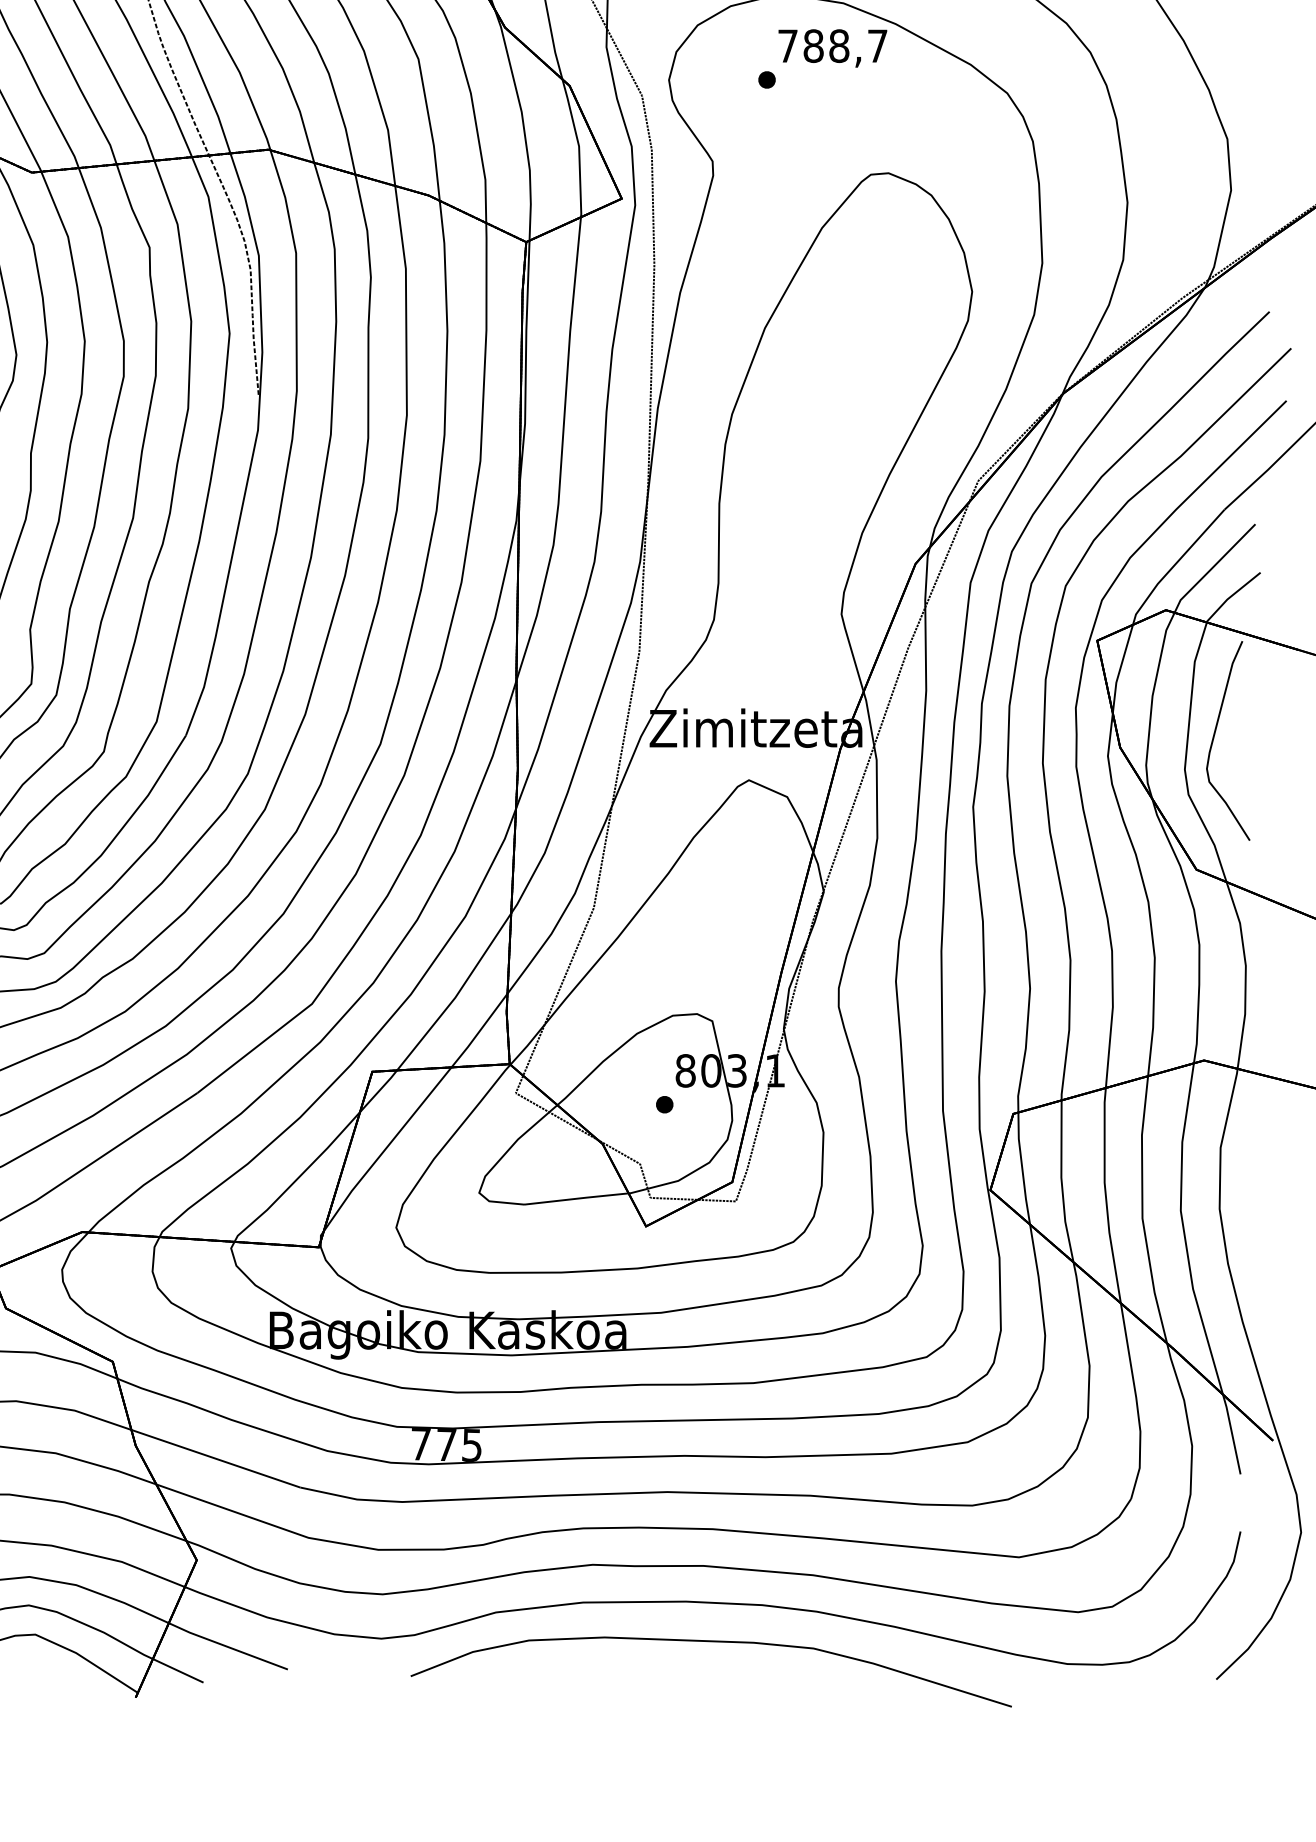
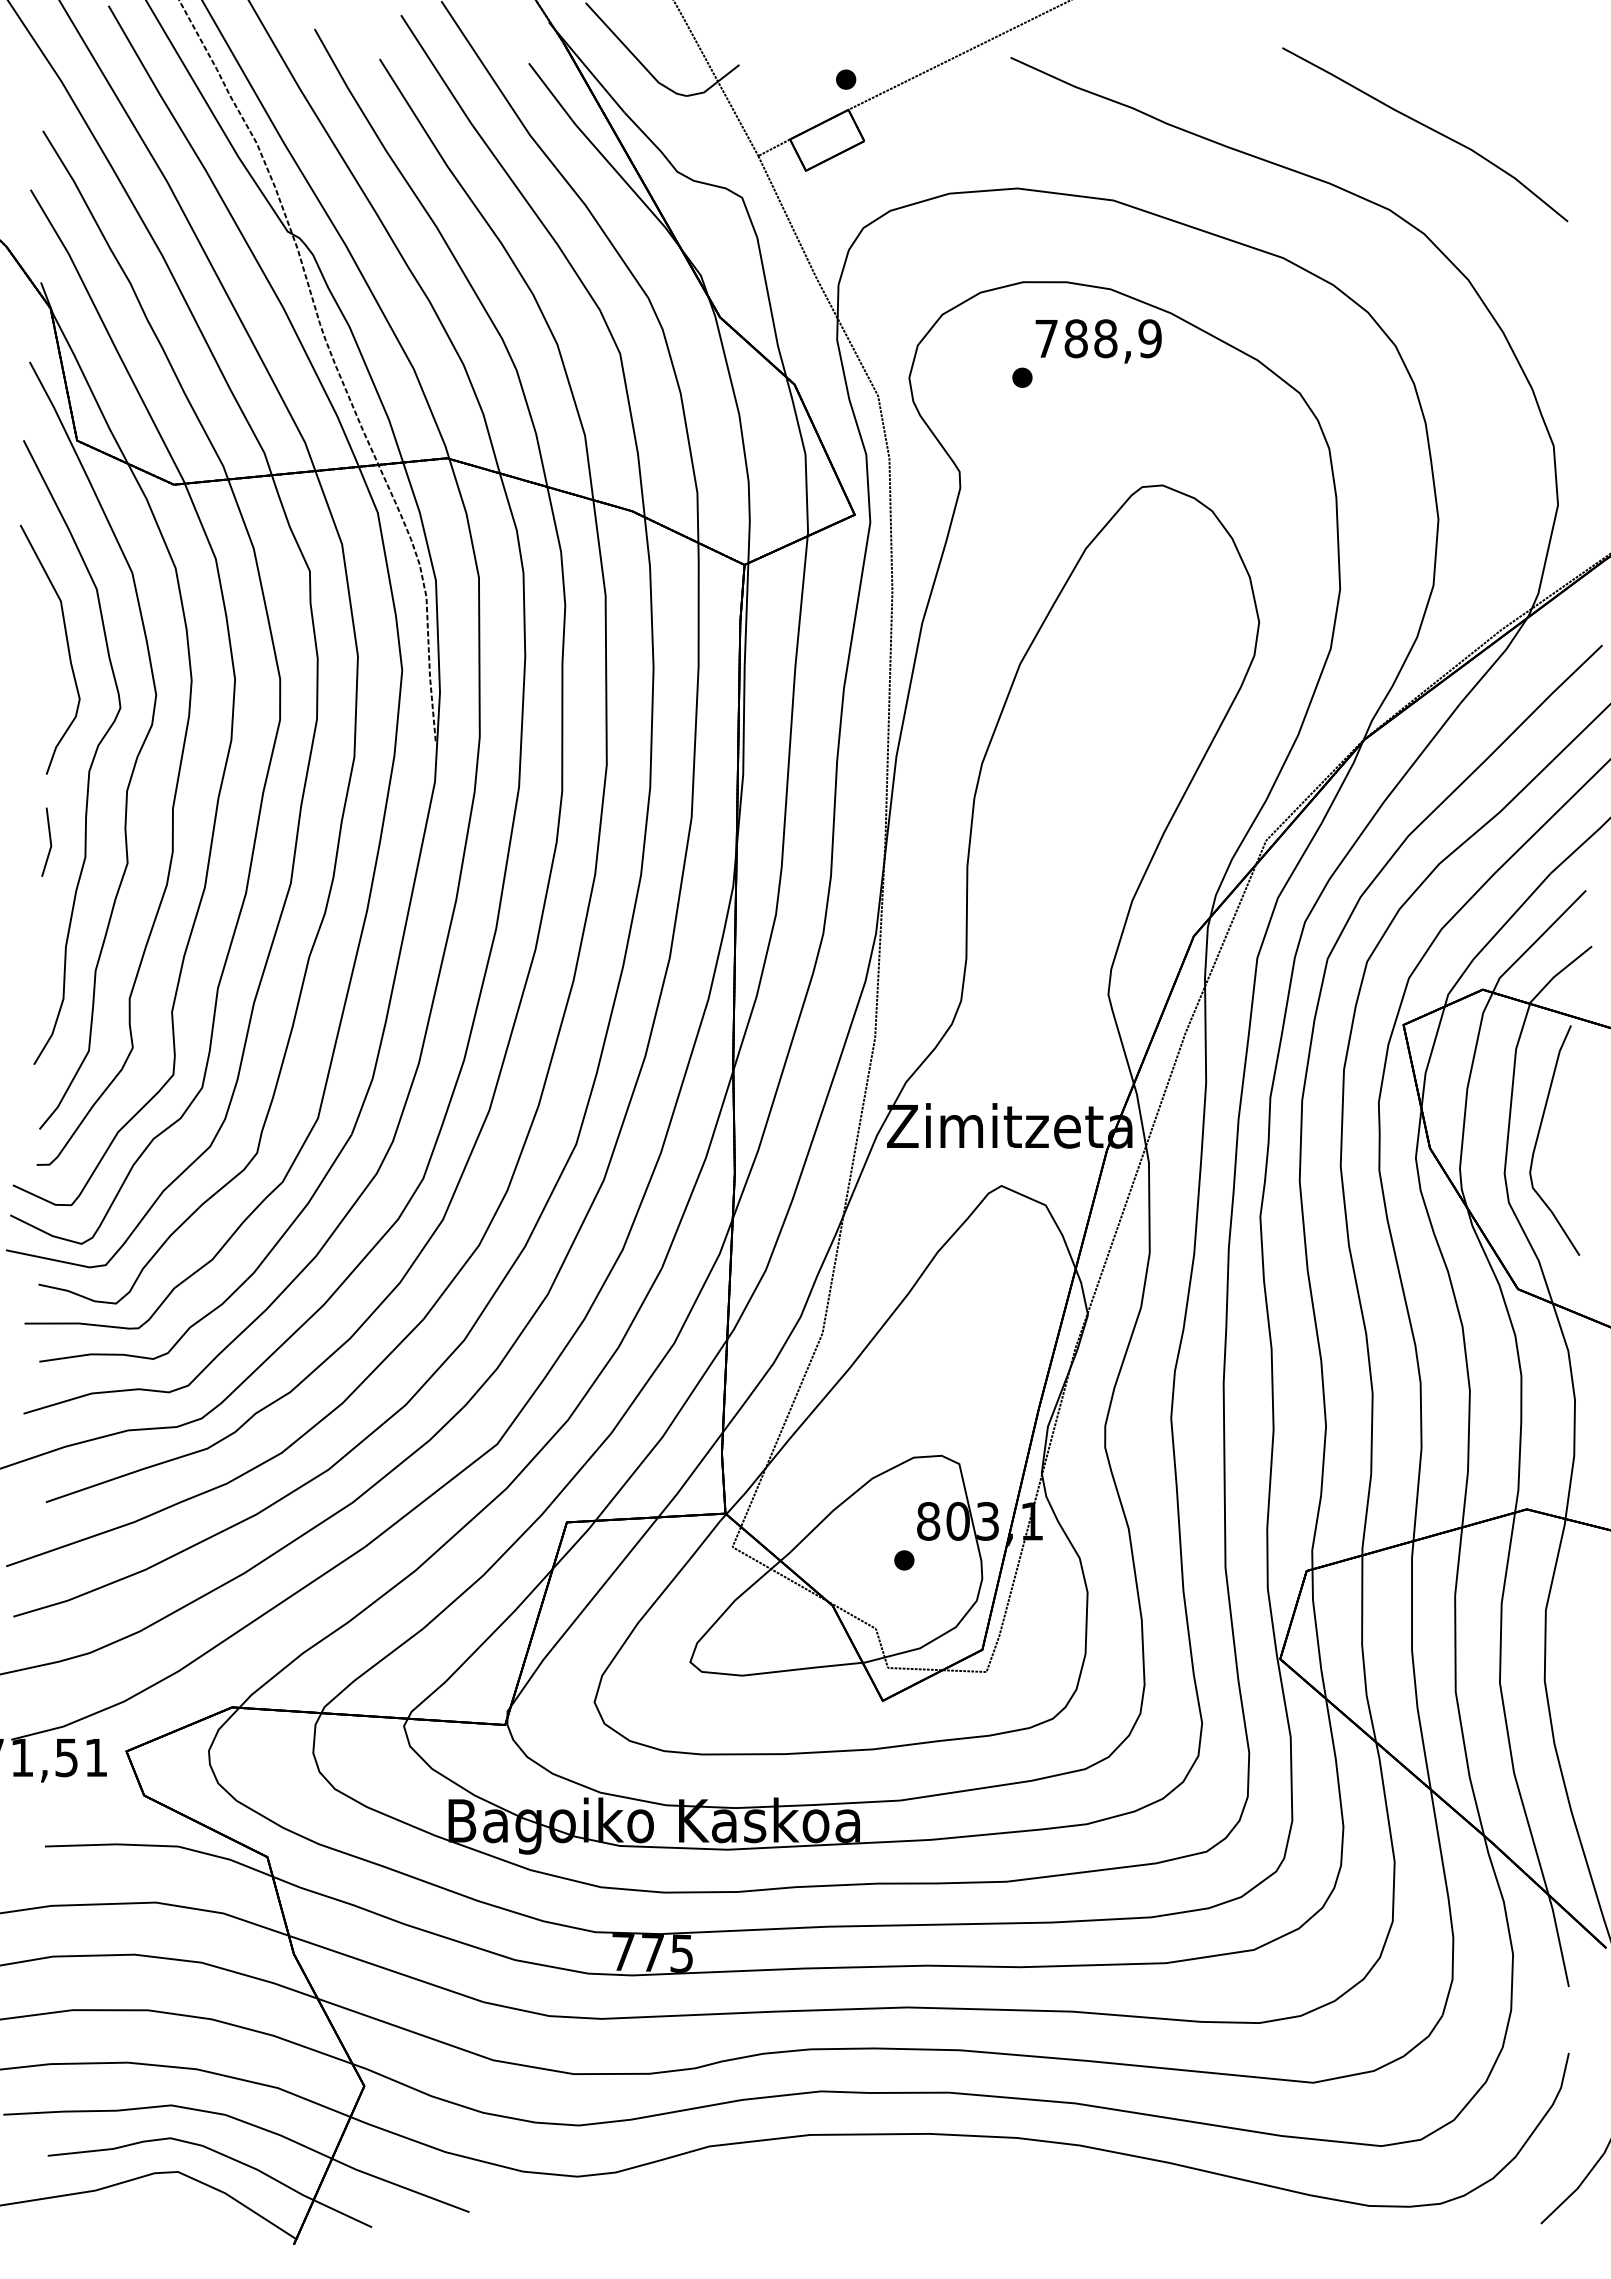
text: (877, 45) -> (1149, 338), 788,7 -> 788,9
curve: (711, 1642) -> (958, 2180), removed

